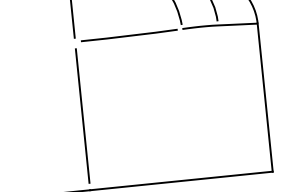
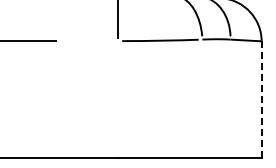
line: (264, 97) -> (261, 99), solid -> dashed
line: (82, 115) -> (117, 99), removed

